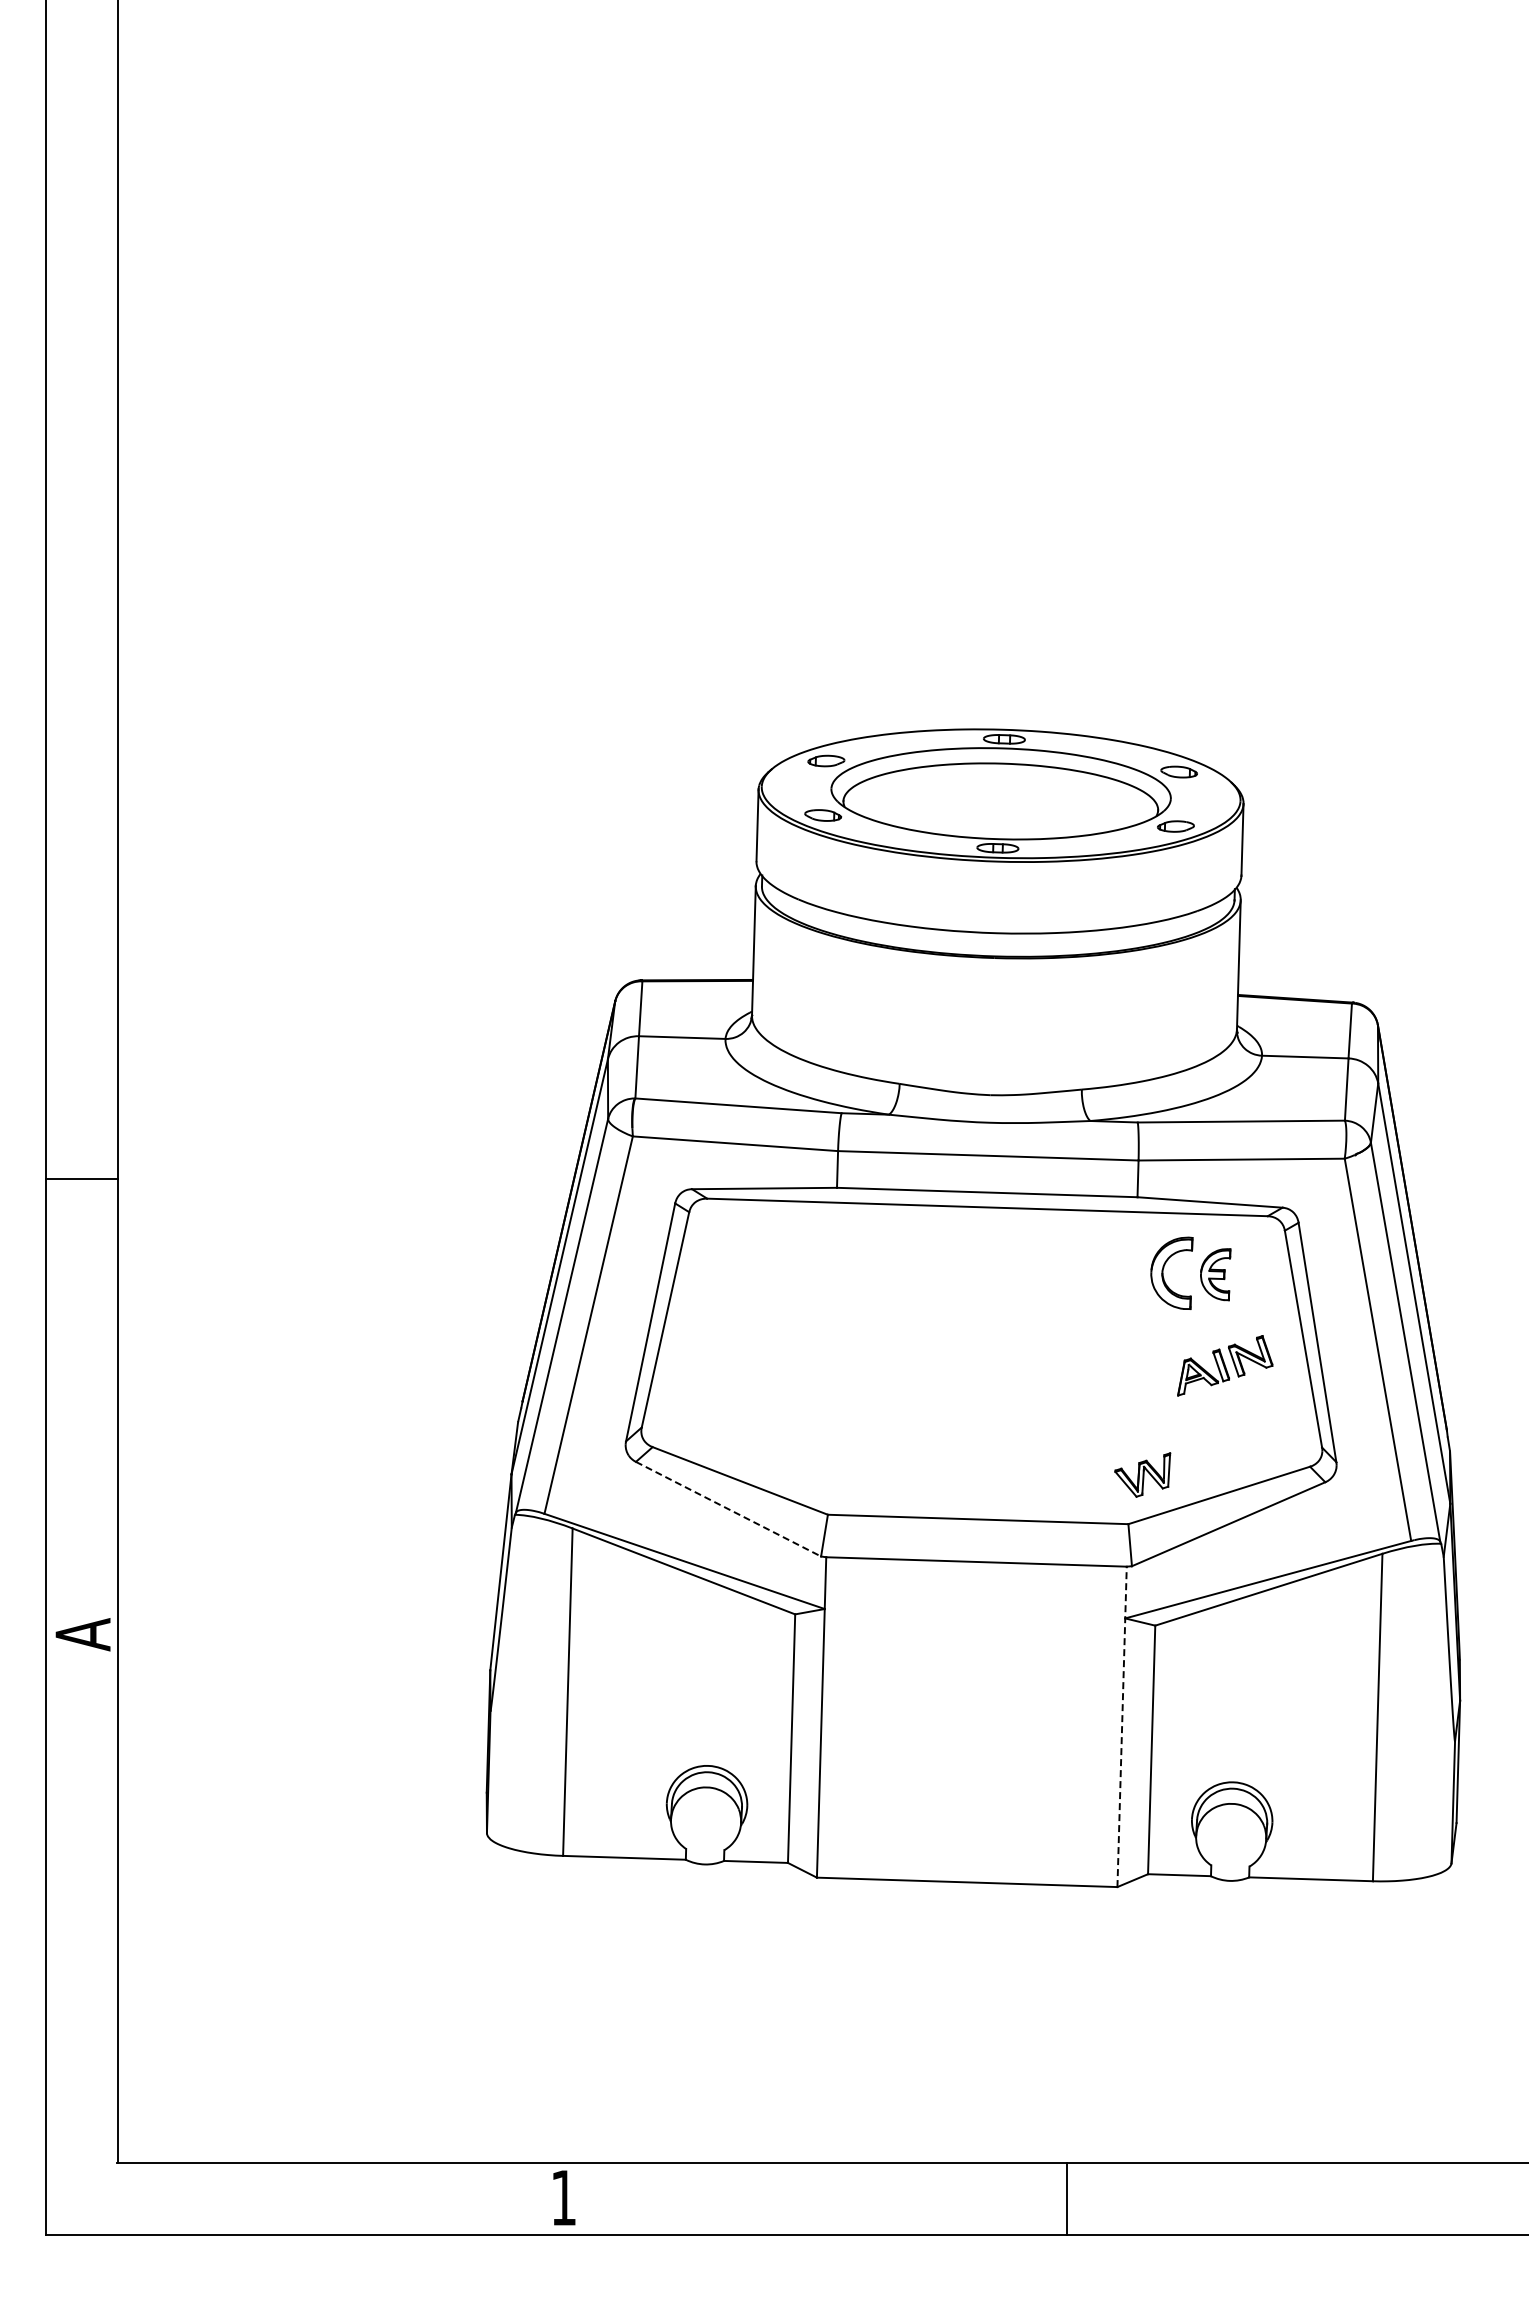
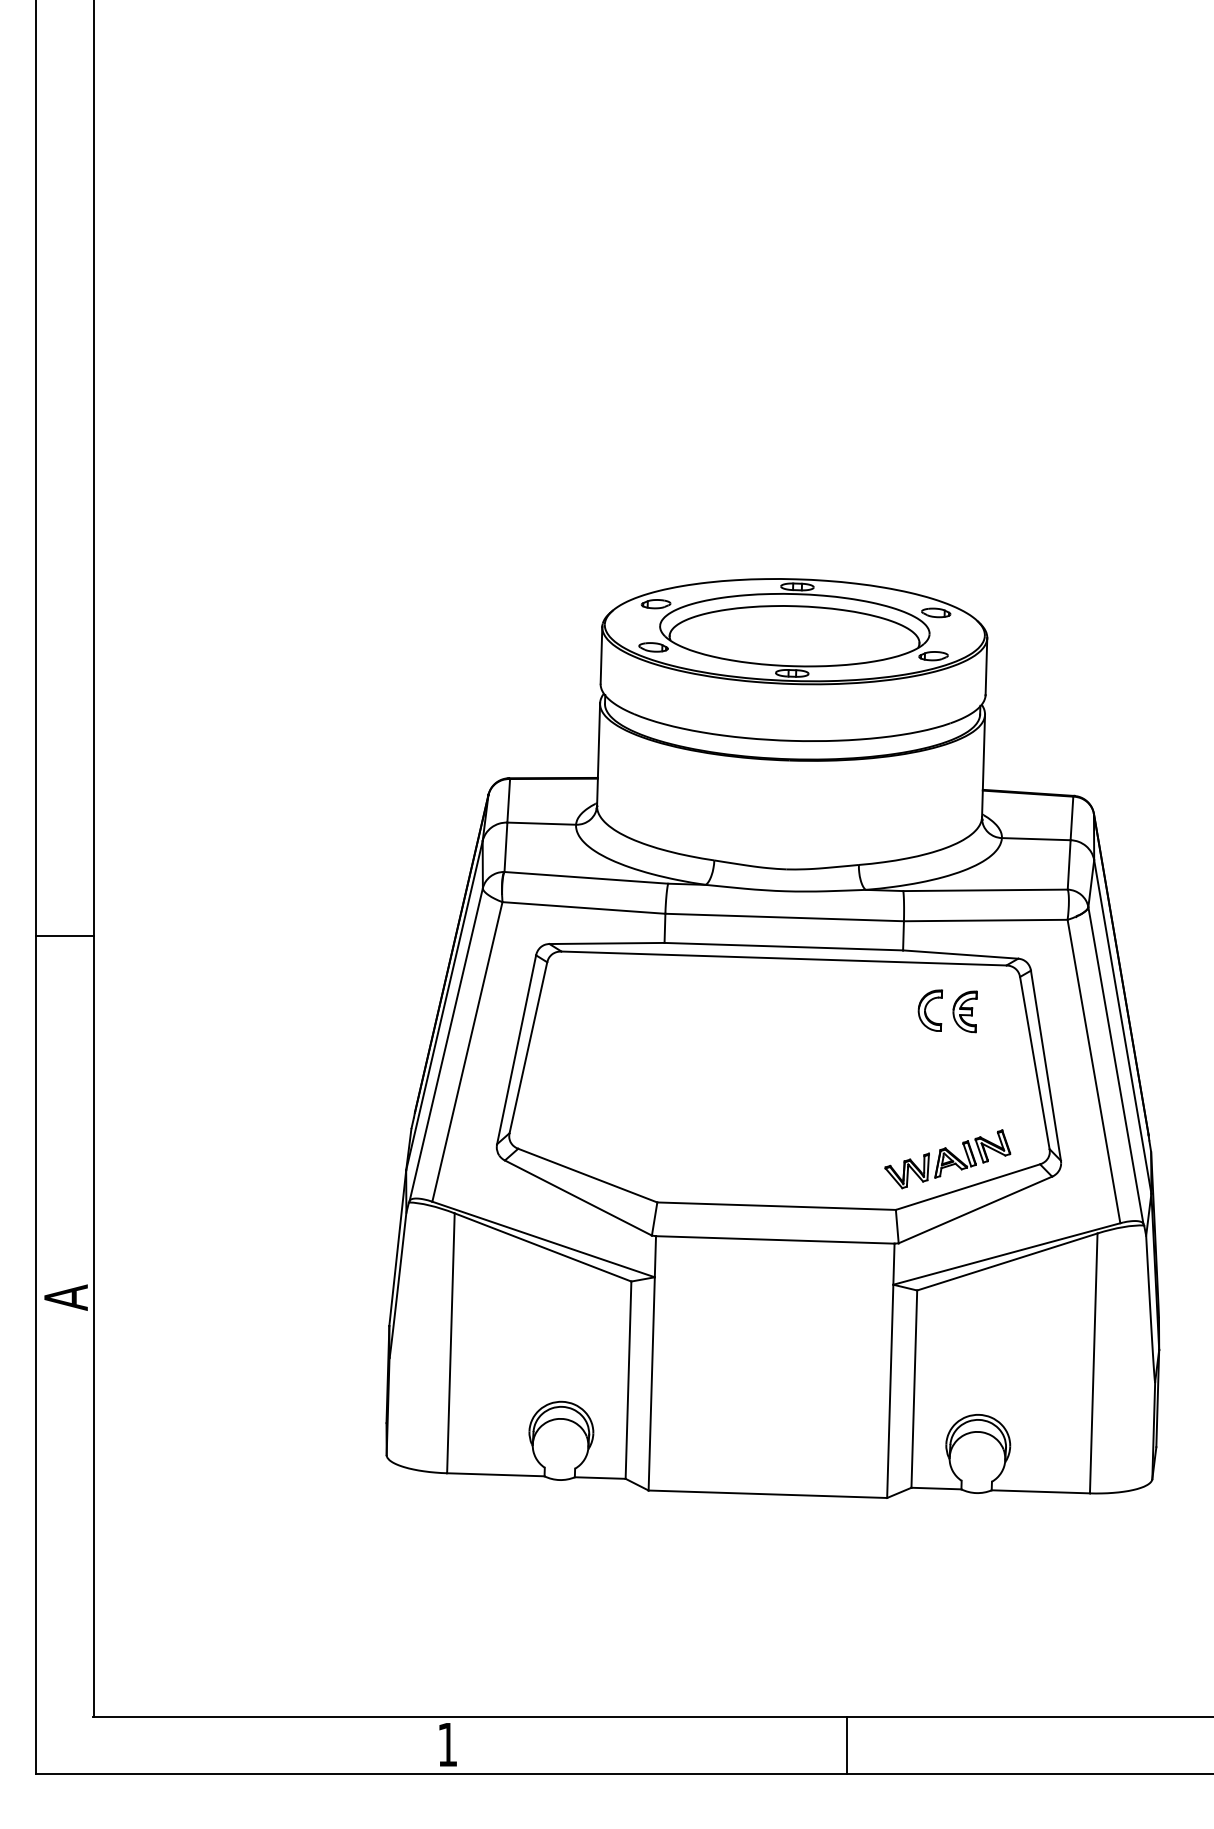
part: (1171, 1272) -> (930, 1010), size x0.71
part: (1225, 1365) -> (972, 1153), moved
line: (728, 1509) -> (578, 1198), dashed -> solid
line: (1122, 1726) -> (891, 1370), dashed -> solid

